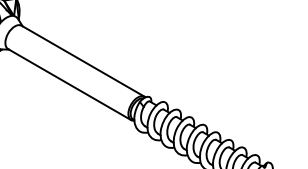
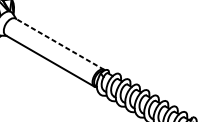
line: (82, 61) -> (59, 44), solid -> dashed

